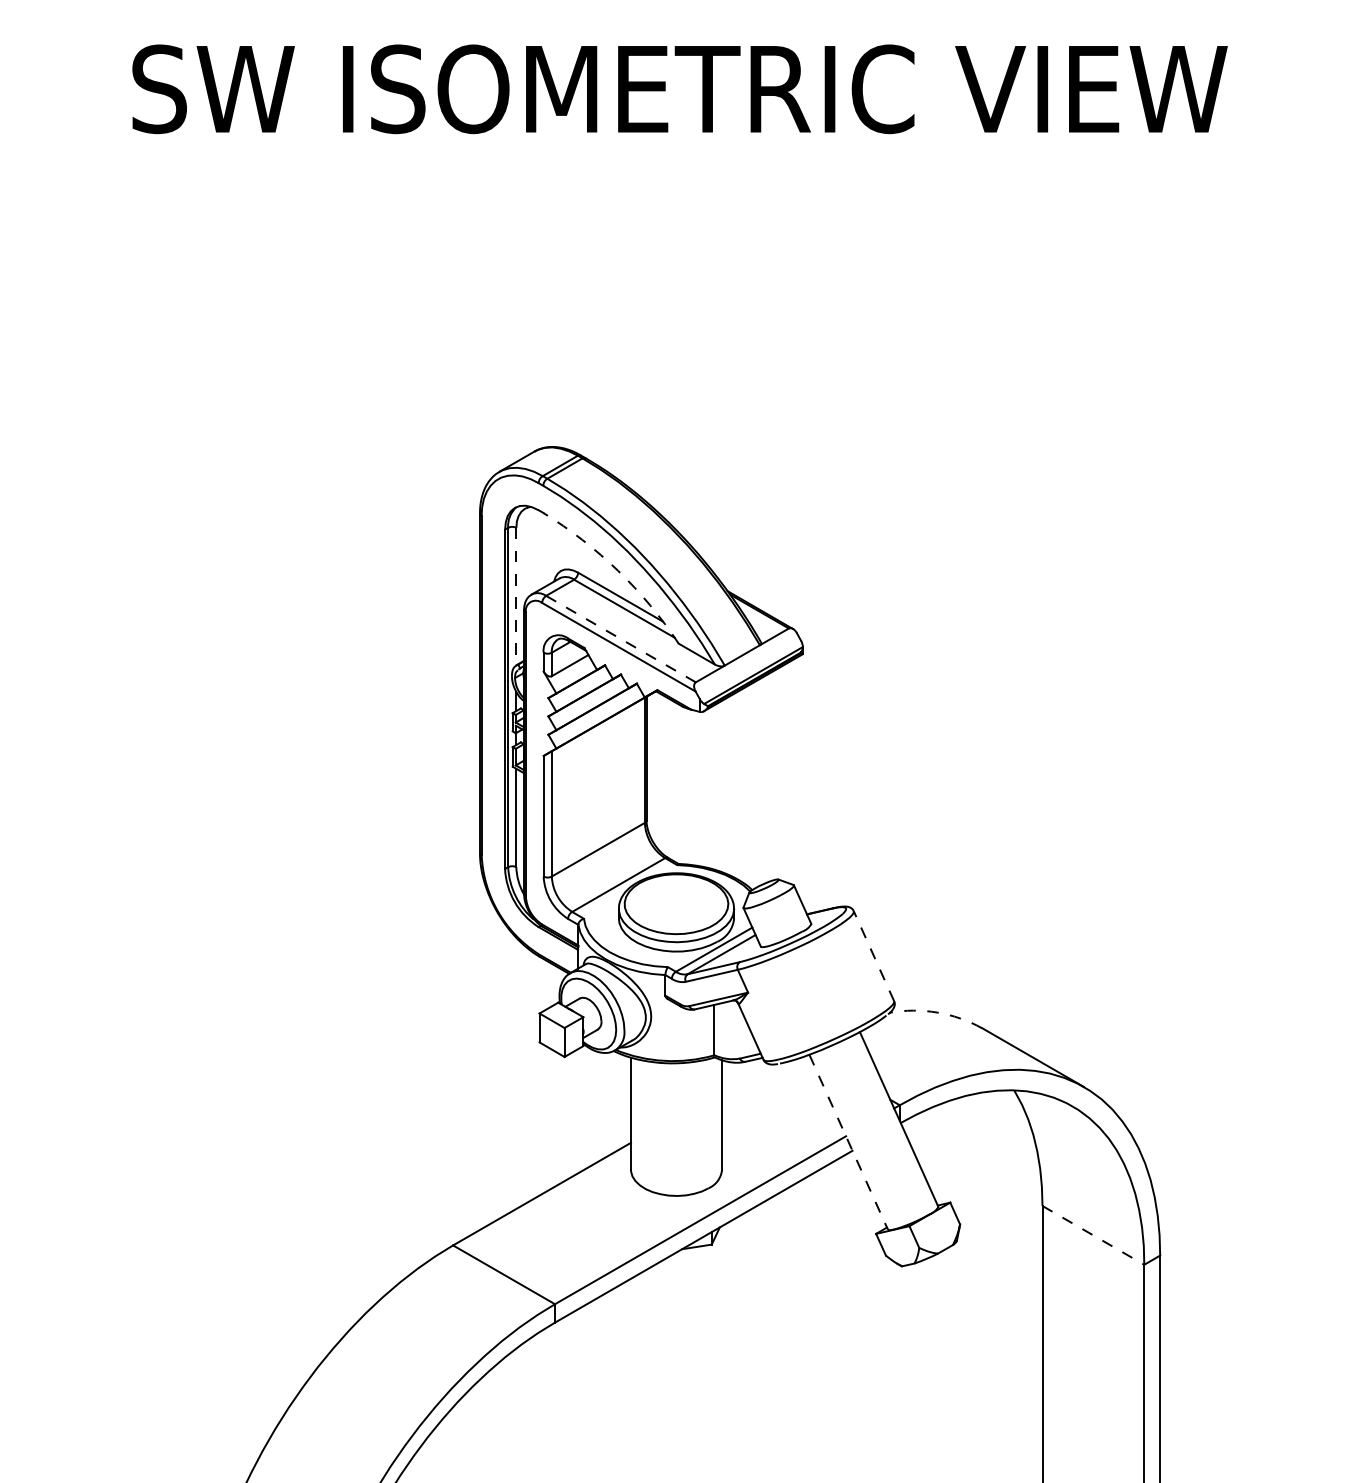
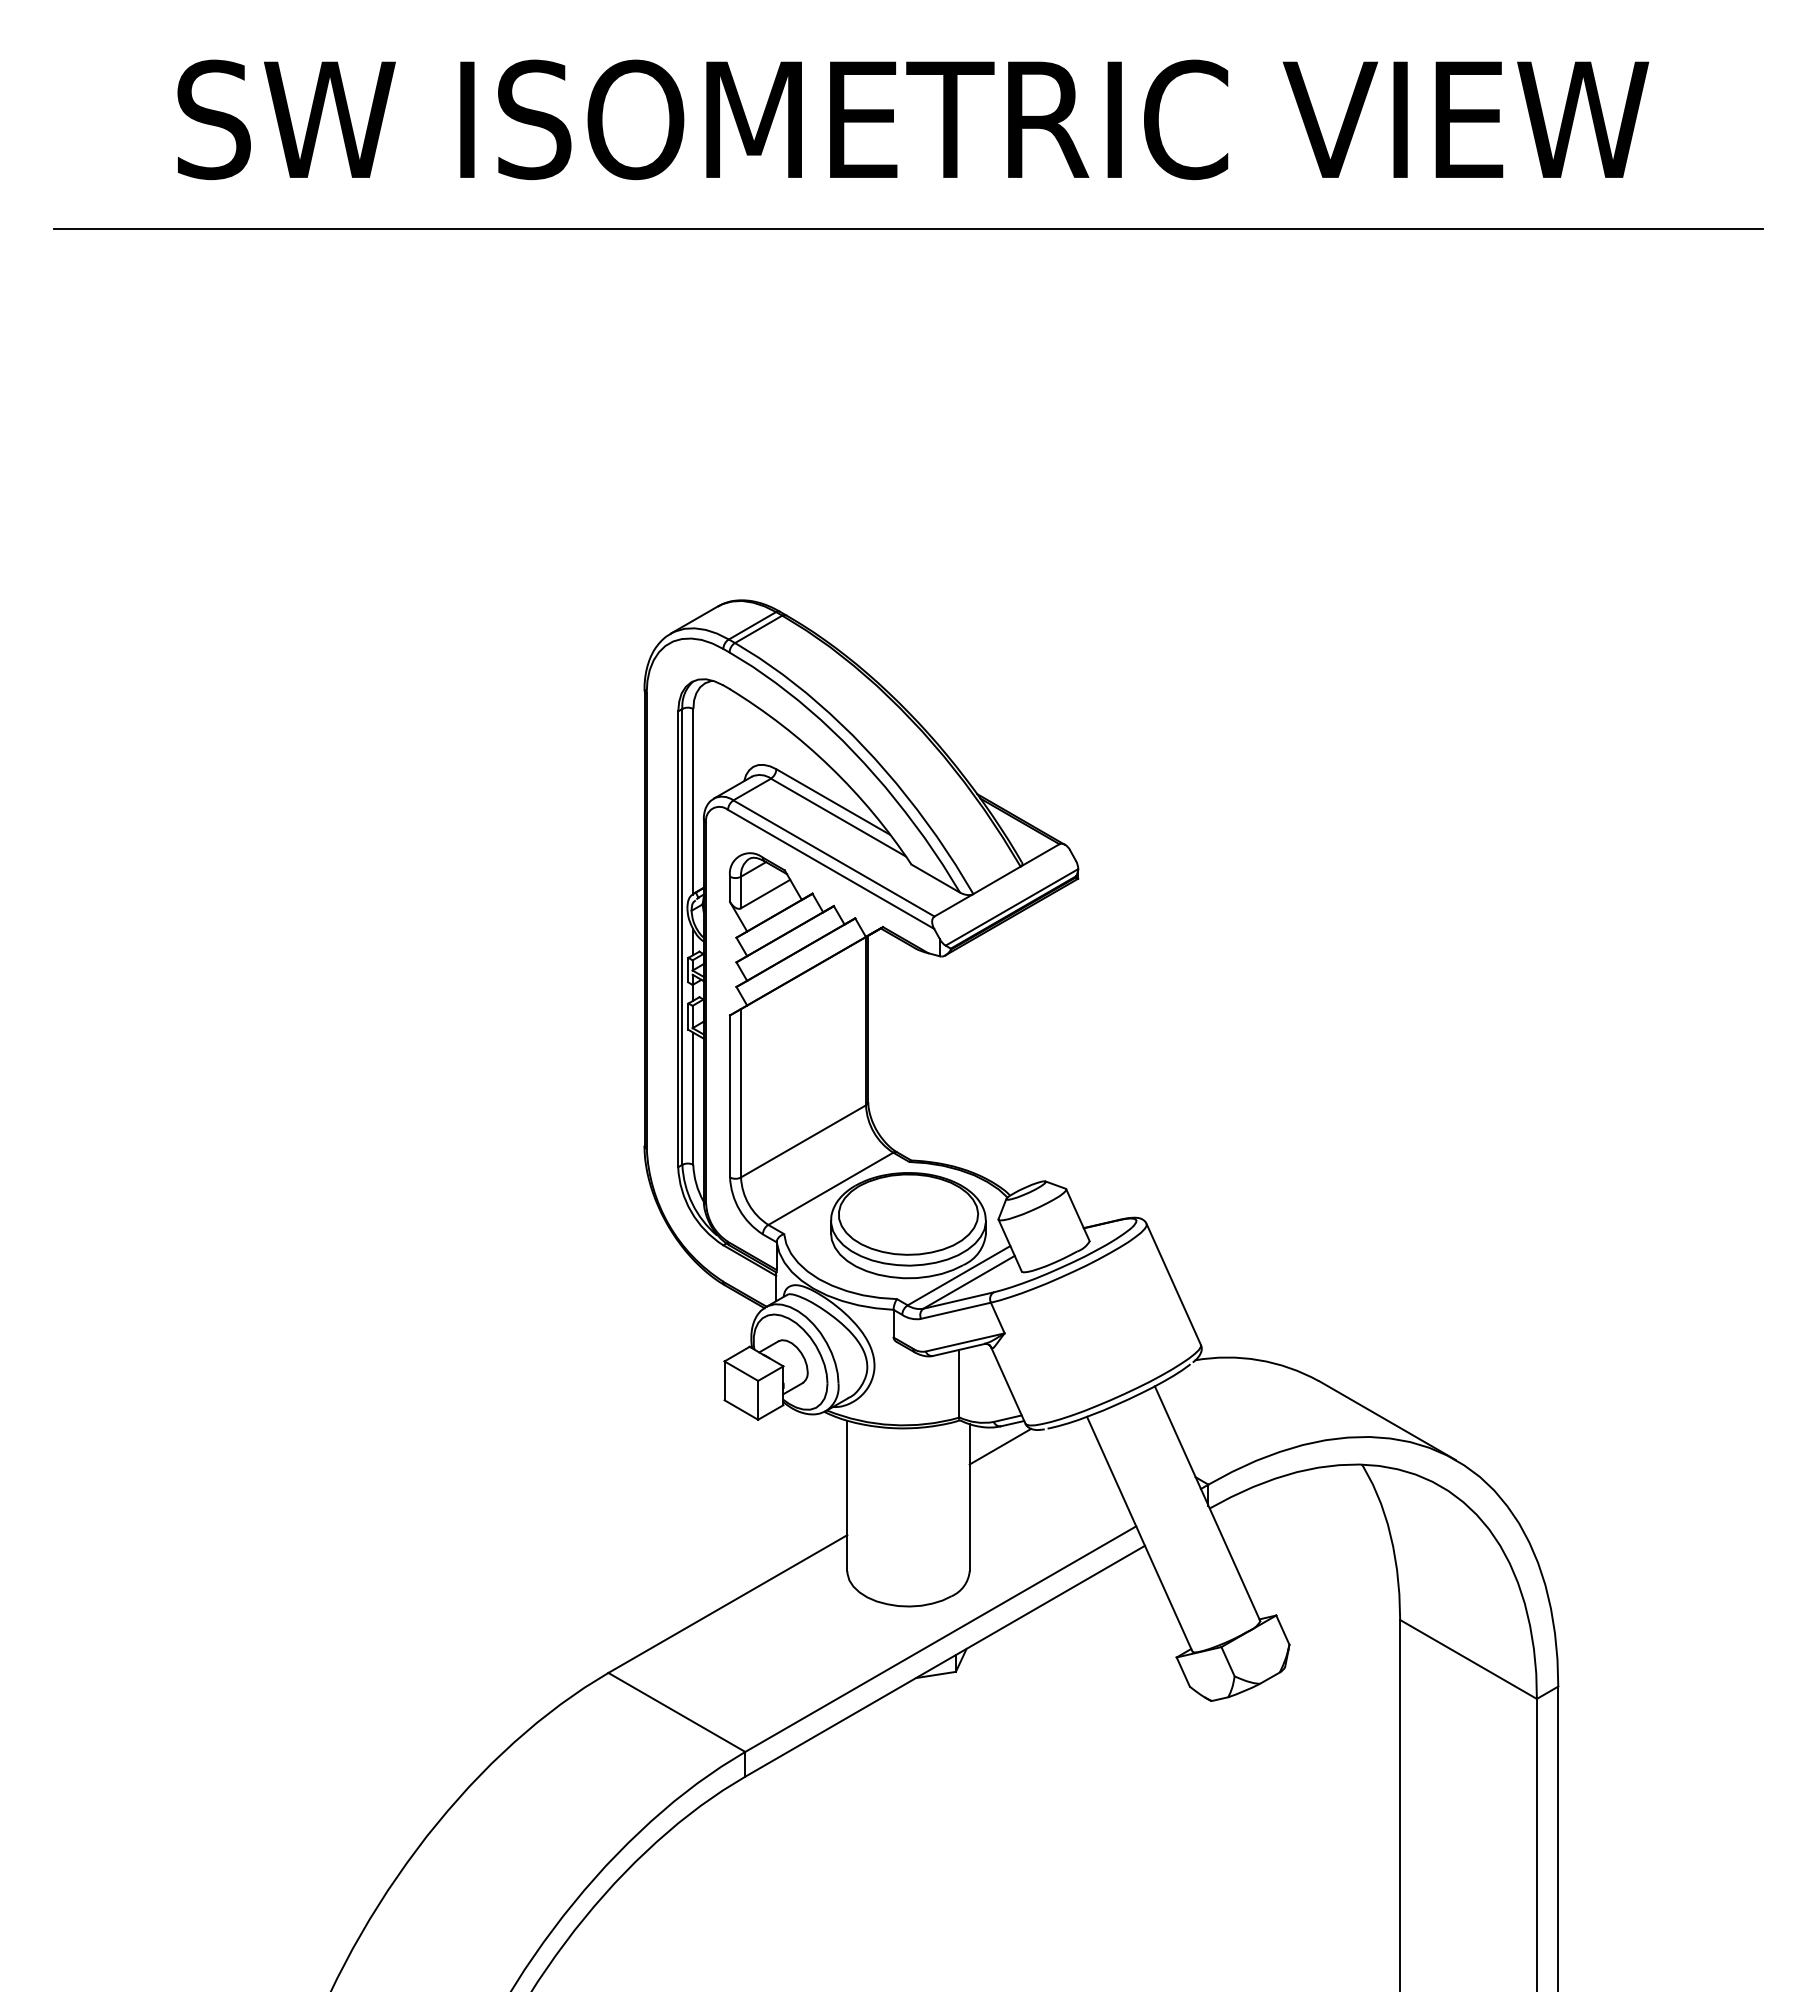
line: (676, 170) -> (908, 229), added
arc: (618, 570) -> (830, 766), dashed -> solid
line: (516, 596) -> (693, 801), dashed -> solid
line: (621, 639) -> (834, 858), dashed -> solid
line: (873, 955) -> (1173, 1283), dashed -> solid
arc: (937, 1012) -> (1258, 1360), dashed -> solid
line: (744, 1076) -> (1000, 1446), added
line: (848, 1142) -> (1139, 1534), dashed -> solid
line: (1093, 1235) -> (1468, 1659), dashed -> solid

